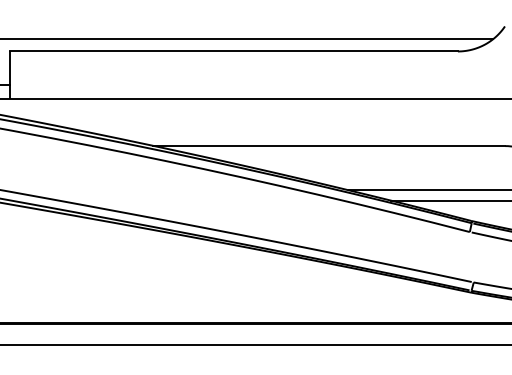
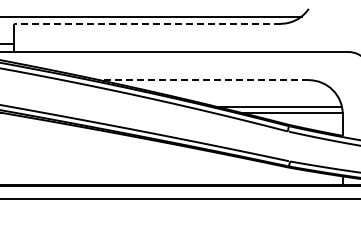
line: (232, 50) -> (146, 23), solid -> dashed
line: (328, 146) -> (203, 80), solid -> dashed

